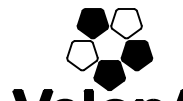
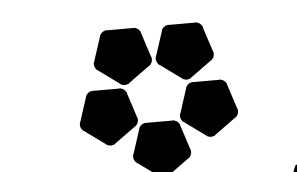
fill: (126, 23) -> (184, 51), added
fill: (82, 55) -> (108, 117), added

